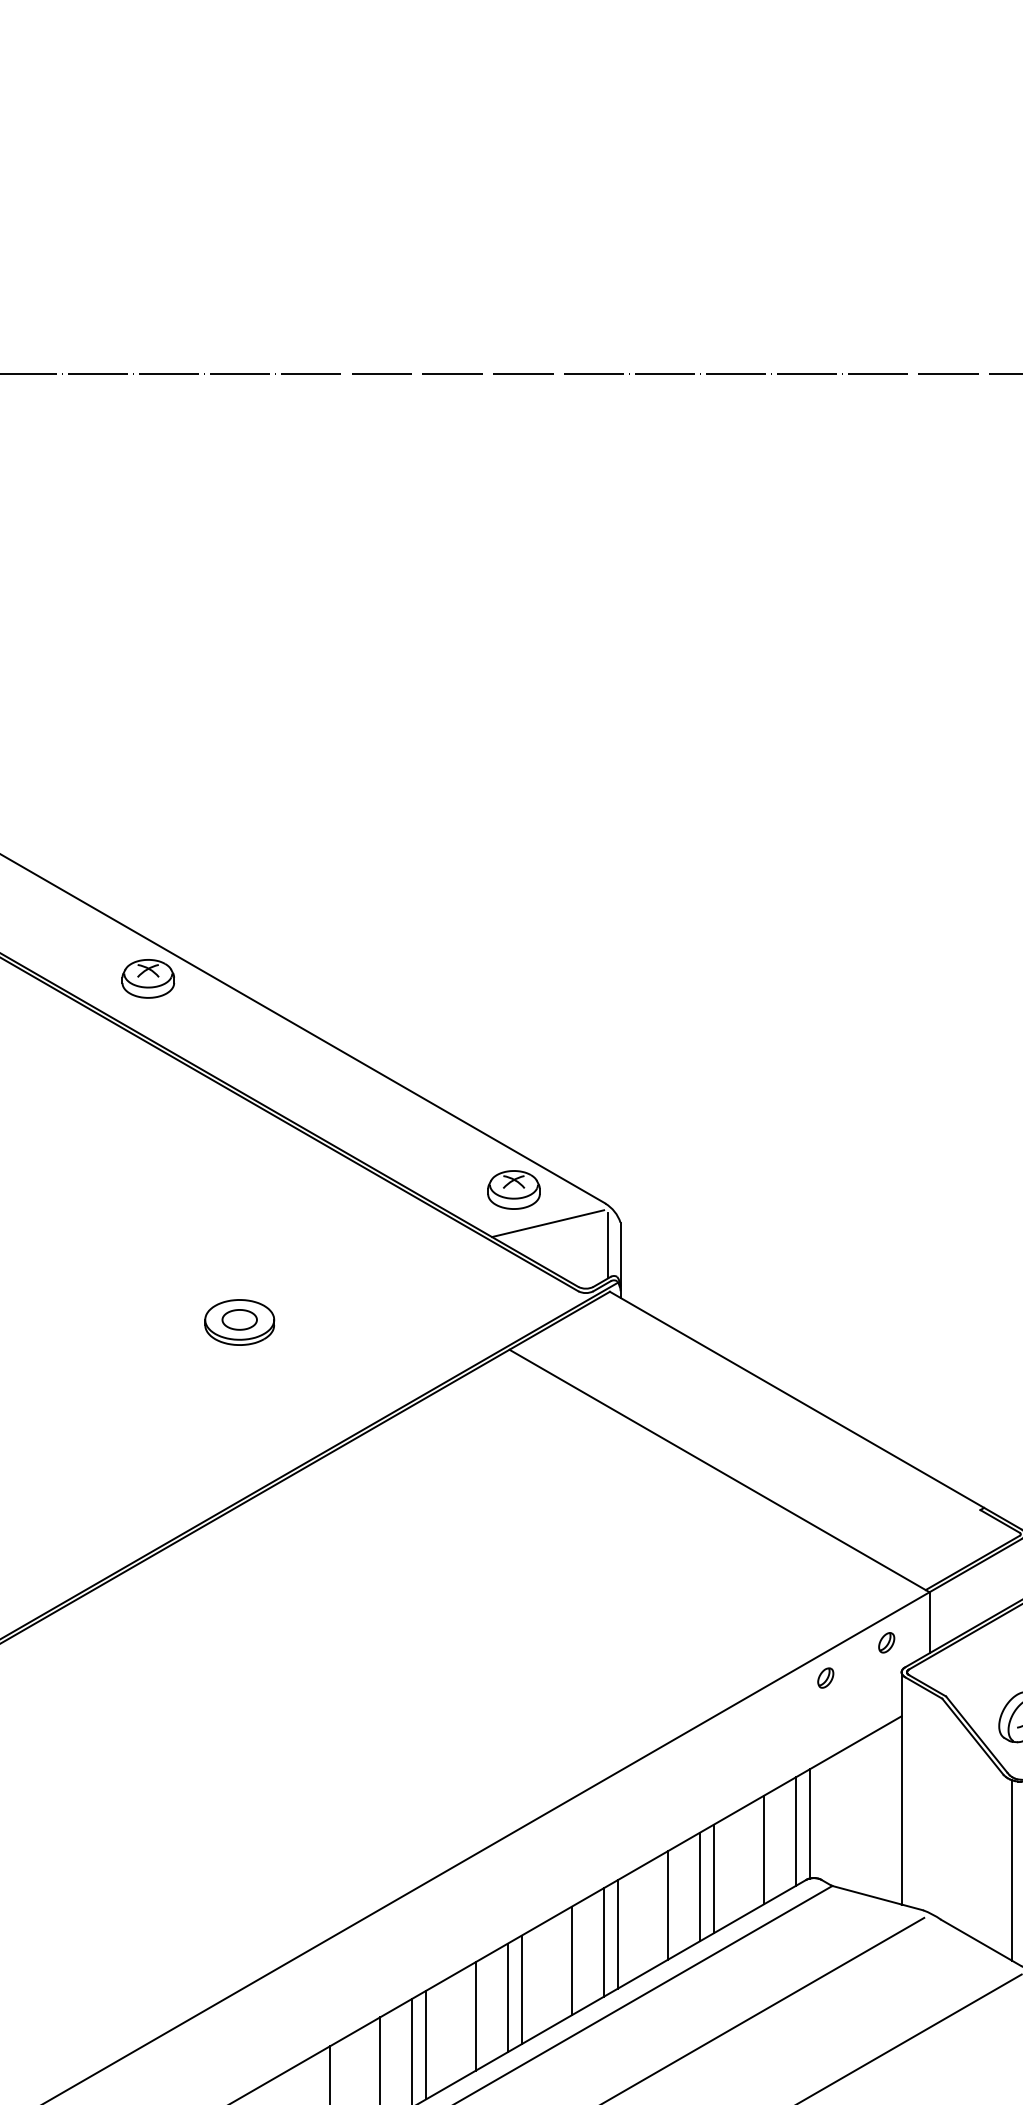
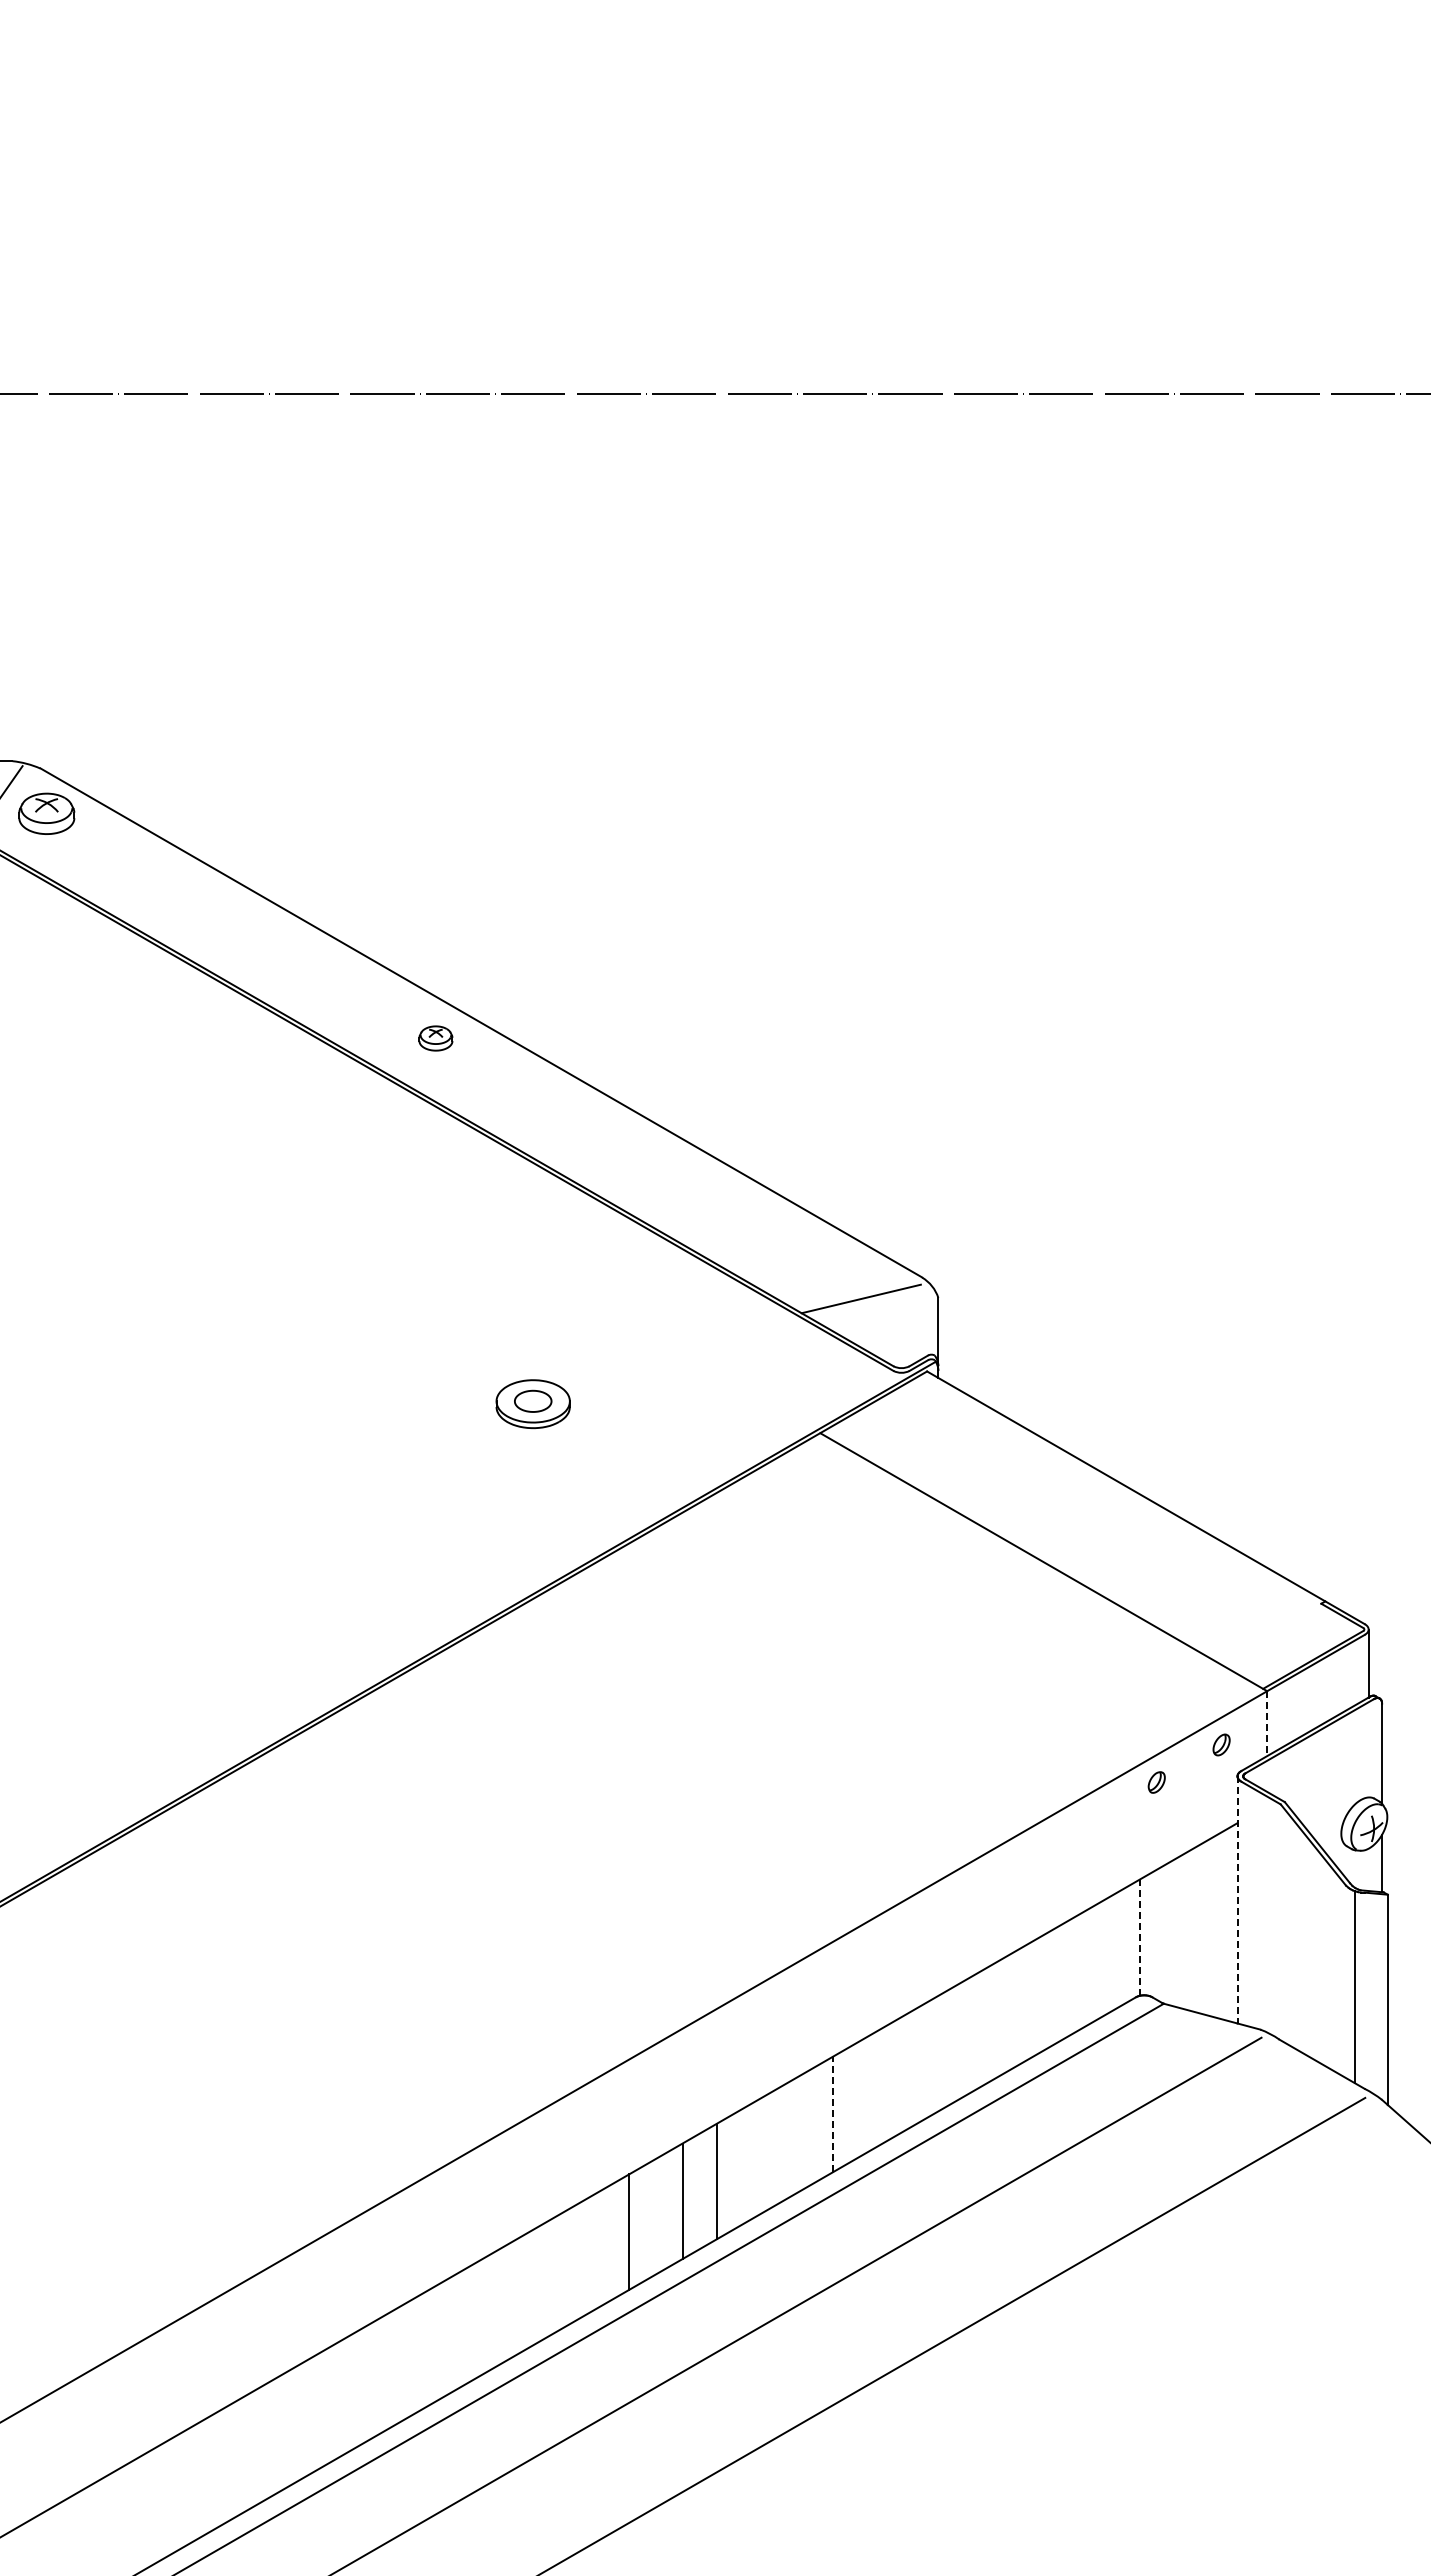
part: (147, 978) -> (435, 1038), size x0.6
part: (513, 1190) -> (824, 1263), removed
line: (608, 1245) -> (925, 1322), removed
line: (929, 1623) -> (1267, 1724), solid -> dashed
line: (901, 1788) -> (1237, 1899), solid -> dashed
line: (809, 1823) -> (1139, 1937), solid -> dashed
line: (795, 1831) -> (1124, 1945), removed
line: (763, 1850) -> (1090, 1965), removed
line: (713, 1879) -> (1037, 1996), removed
line: (699, 1886) -> (1022, 2004), removed
line: (667, 1905) -> (988, 2024), removed
line: (617, 1934) -> (935, 2055), removed
line: (603, 1942) -> (920, 2063), removed
line: (571, 1960) -> (886, 2083), removed
line: (521, 1990) -> (833, 2114), solid -> dashed
line: (507, 1997) -> (818, 2122), removed
line: (475, 2016) -> (784, 2142), removed
line: (426, 2044) -> (731, 2172), removed

